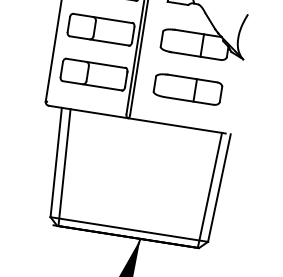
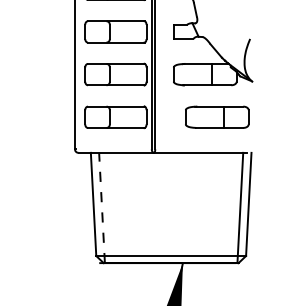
part: (188, 88) -> (217, 116), moved
line: (65, 167) -> (102, 207), solid -> dashed

